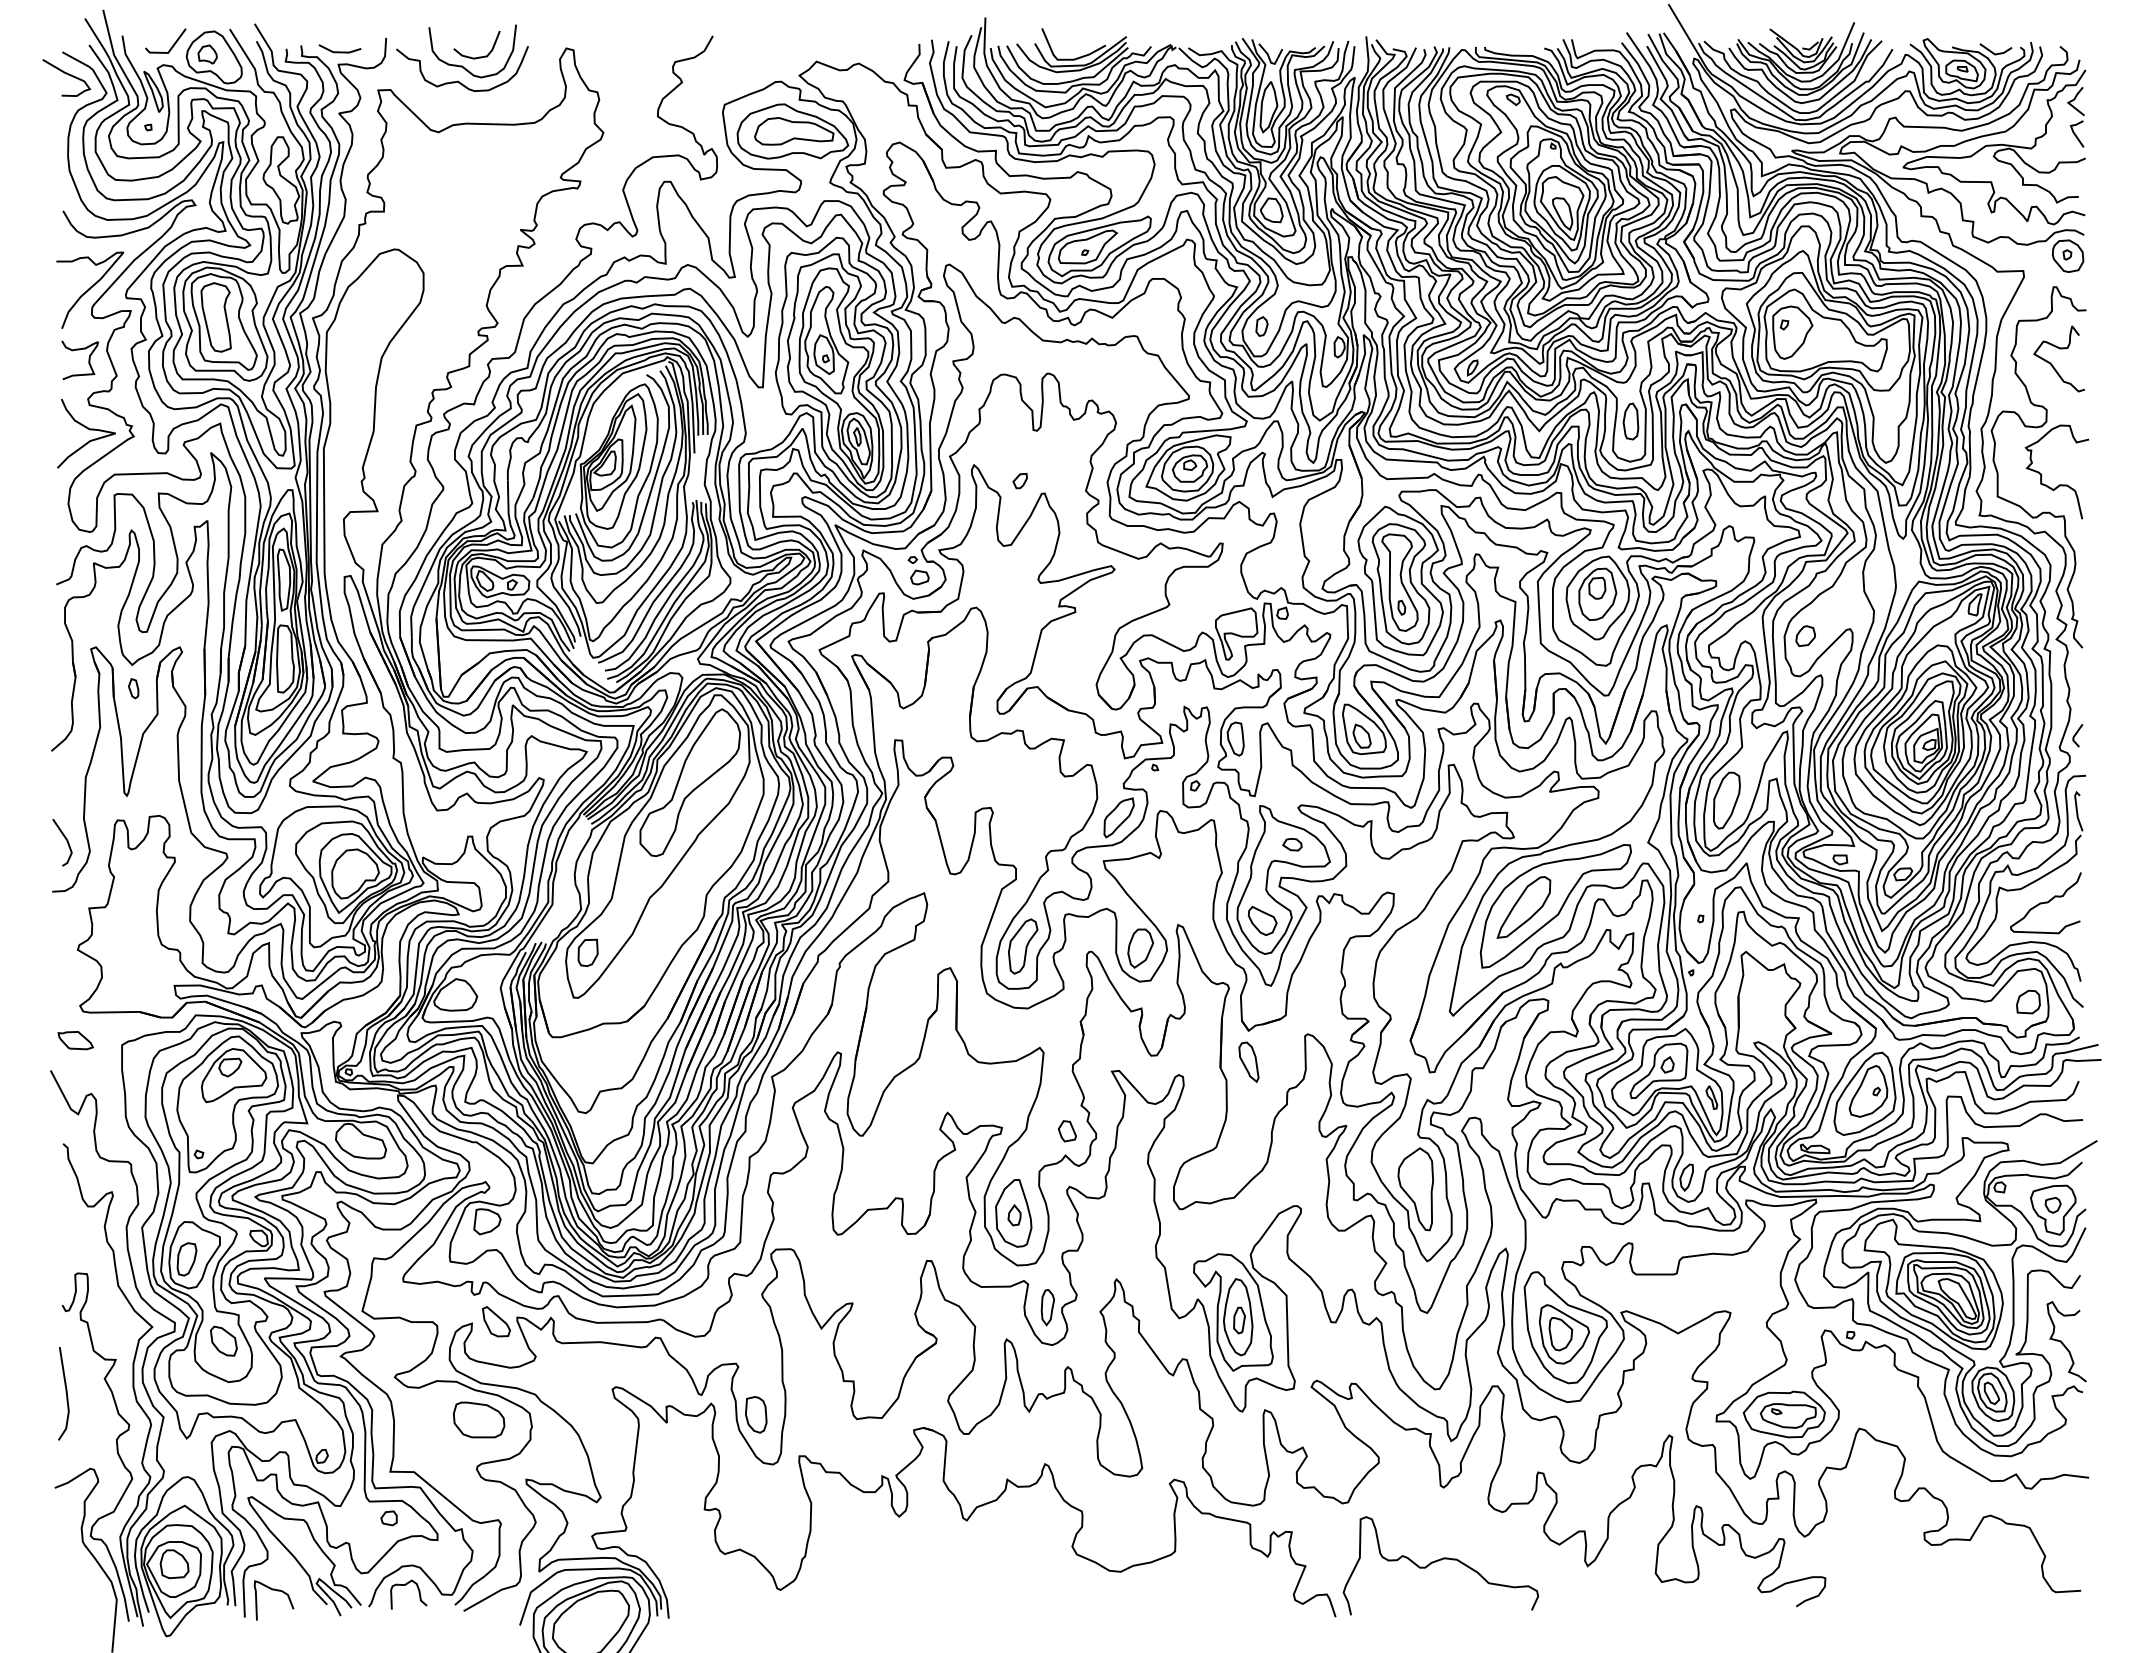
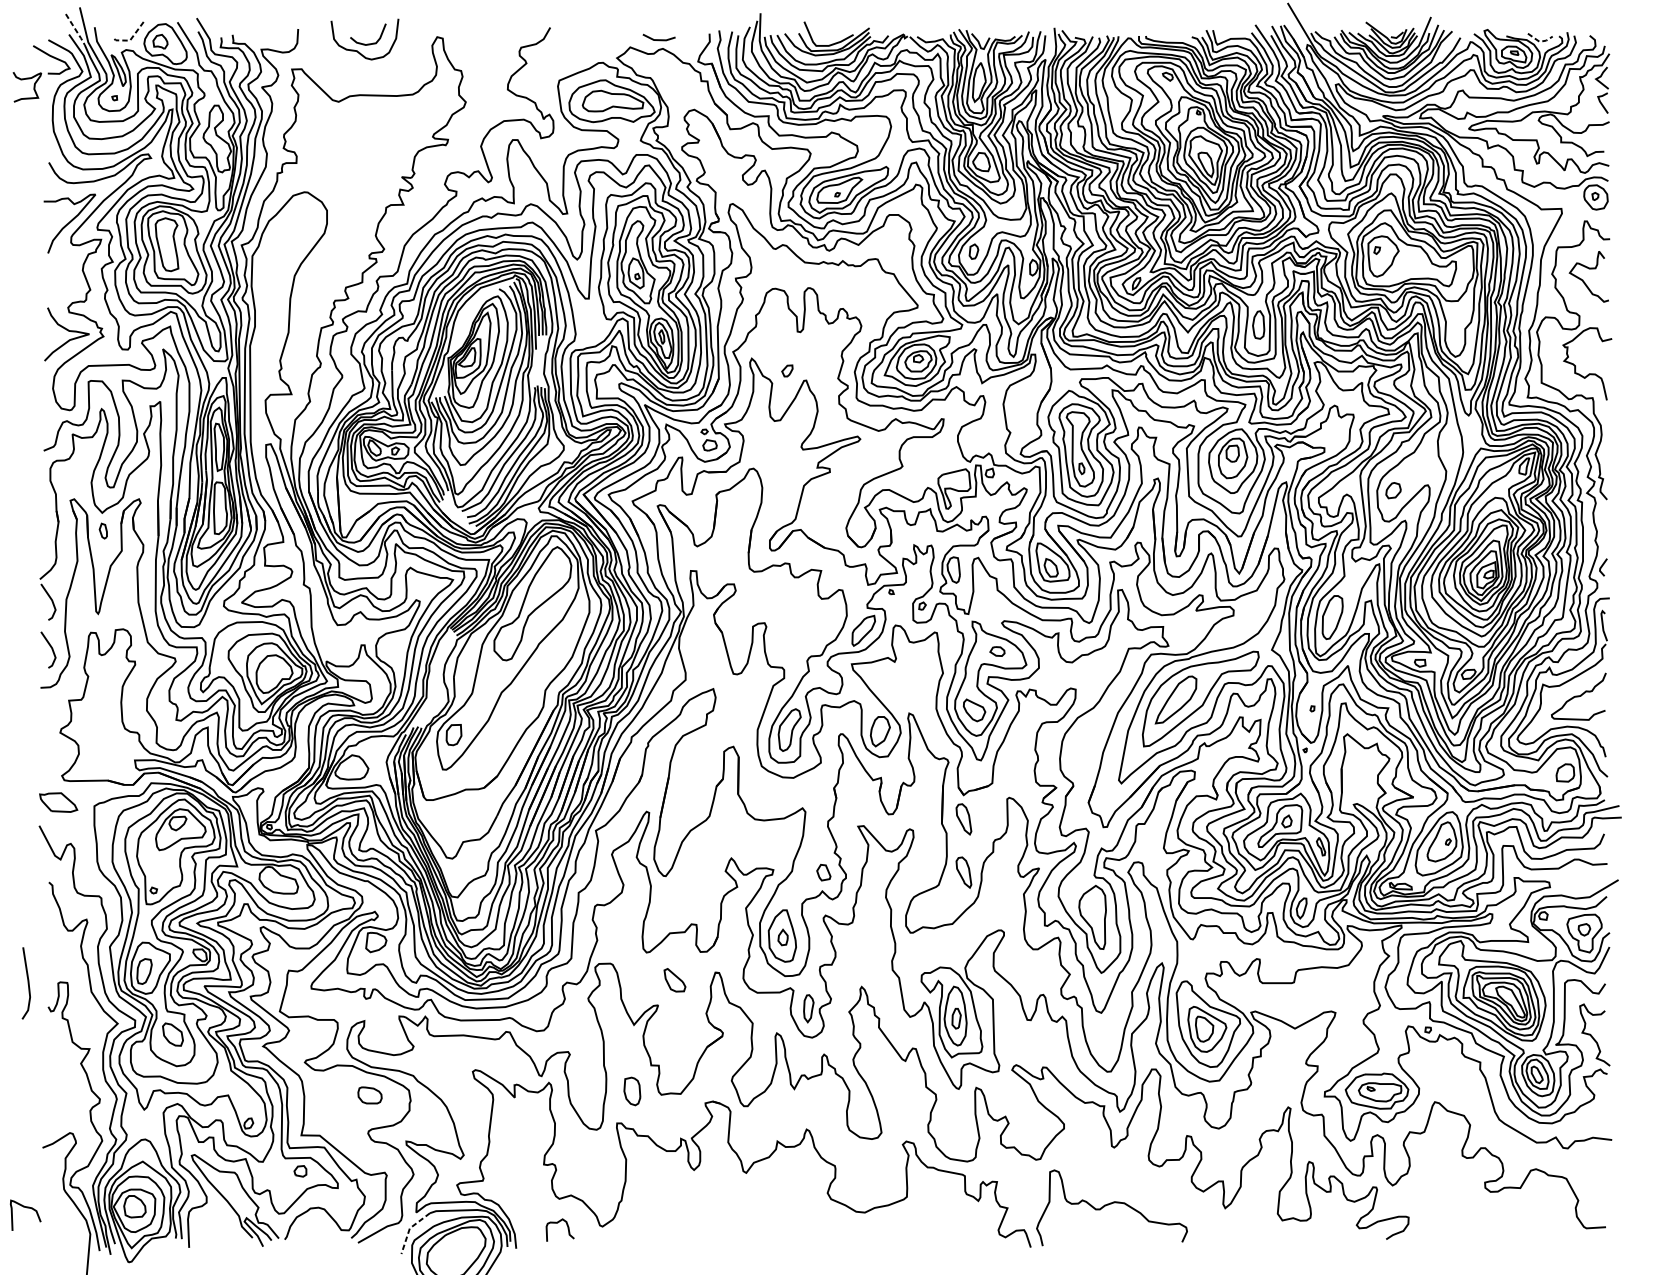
line: (97, 39) -> (75, 30), solid -> dashed
line: (339, 51) -> (658, 39), moved
line: (168, 52) -> (130, 40), solid -> dashed
line: (1995, 54) -> (1539, 41), solid -> dashed
curve: (458, 80) -> (354, 61), removed
curve: (88, 360) -> (33, 87), moved
line: (66, 779) -> (51, 601), added
part: (75, 1040) -> (58, 802), size x1.4
part: (1248, 1130) -> (963, 872), added
part: (496, 1321) -> (674, 980), moved
line: (65, 1392) -> (27, 982), moved
part: (756, 1414) -> (632, 1091), moved
part: (479, 1419) -> (370, 1095), size x0.6
curve: (406, 1585) -> (558, 1223), moved
curve: (277, 1591) -> (28, 1208), moved
line: (530, 1593) -> (409, 1229), solid -> dashed

